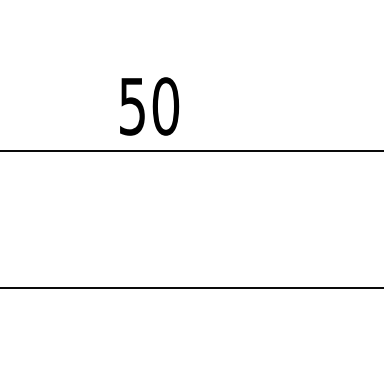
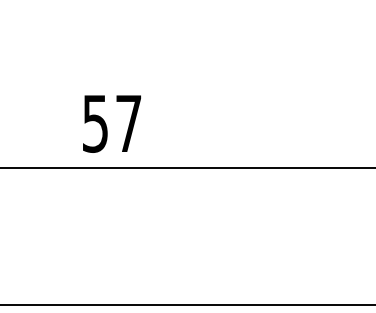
text: (165, 106) -> (128, 123), 50 -> 57

